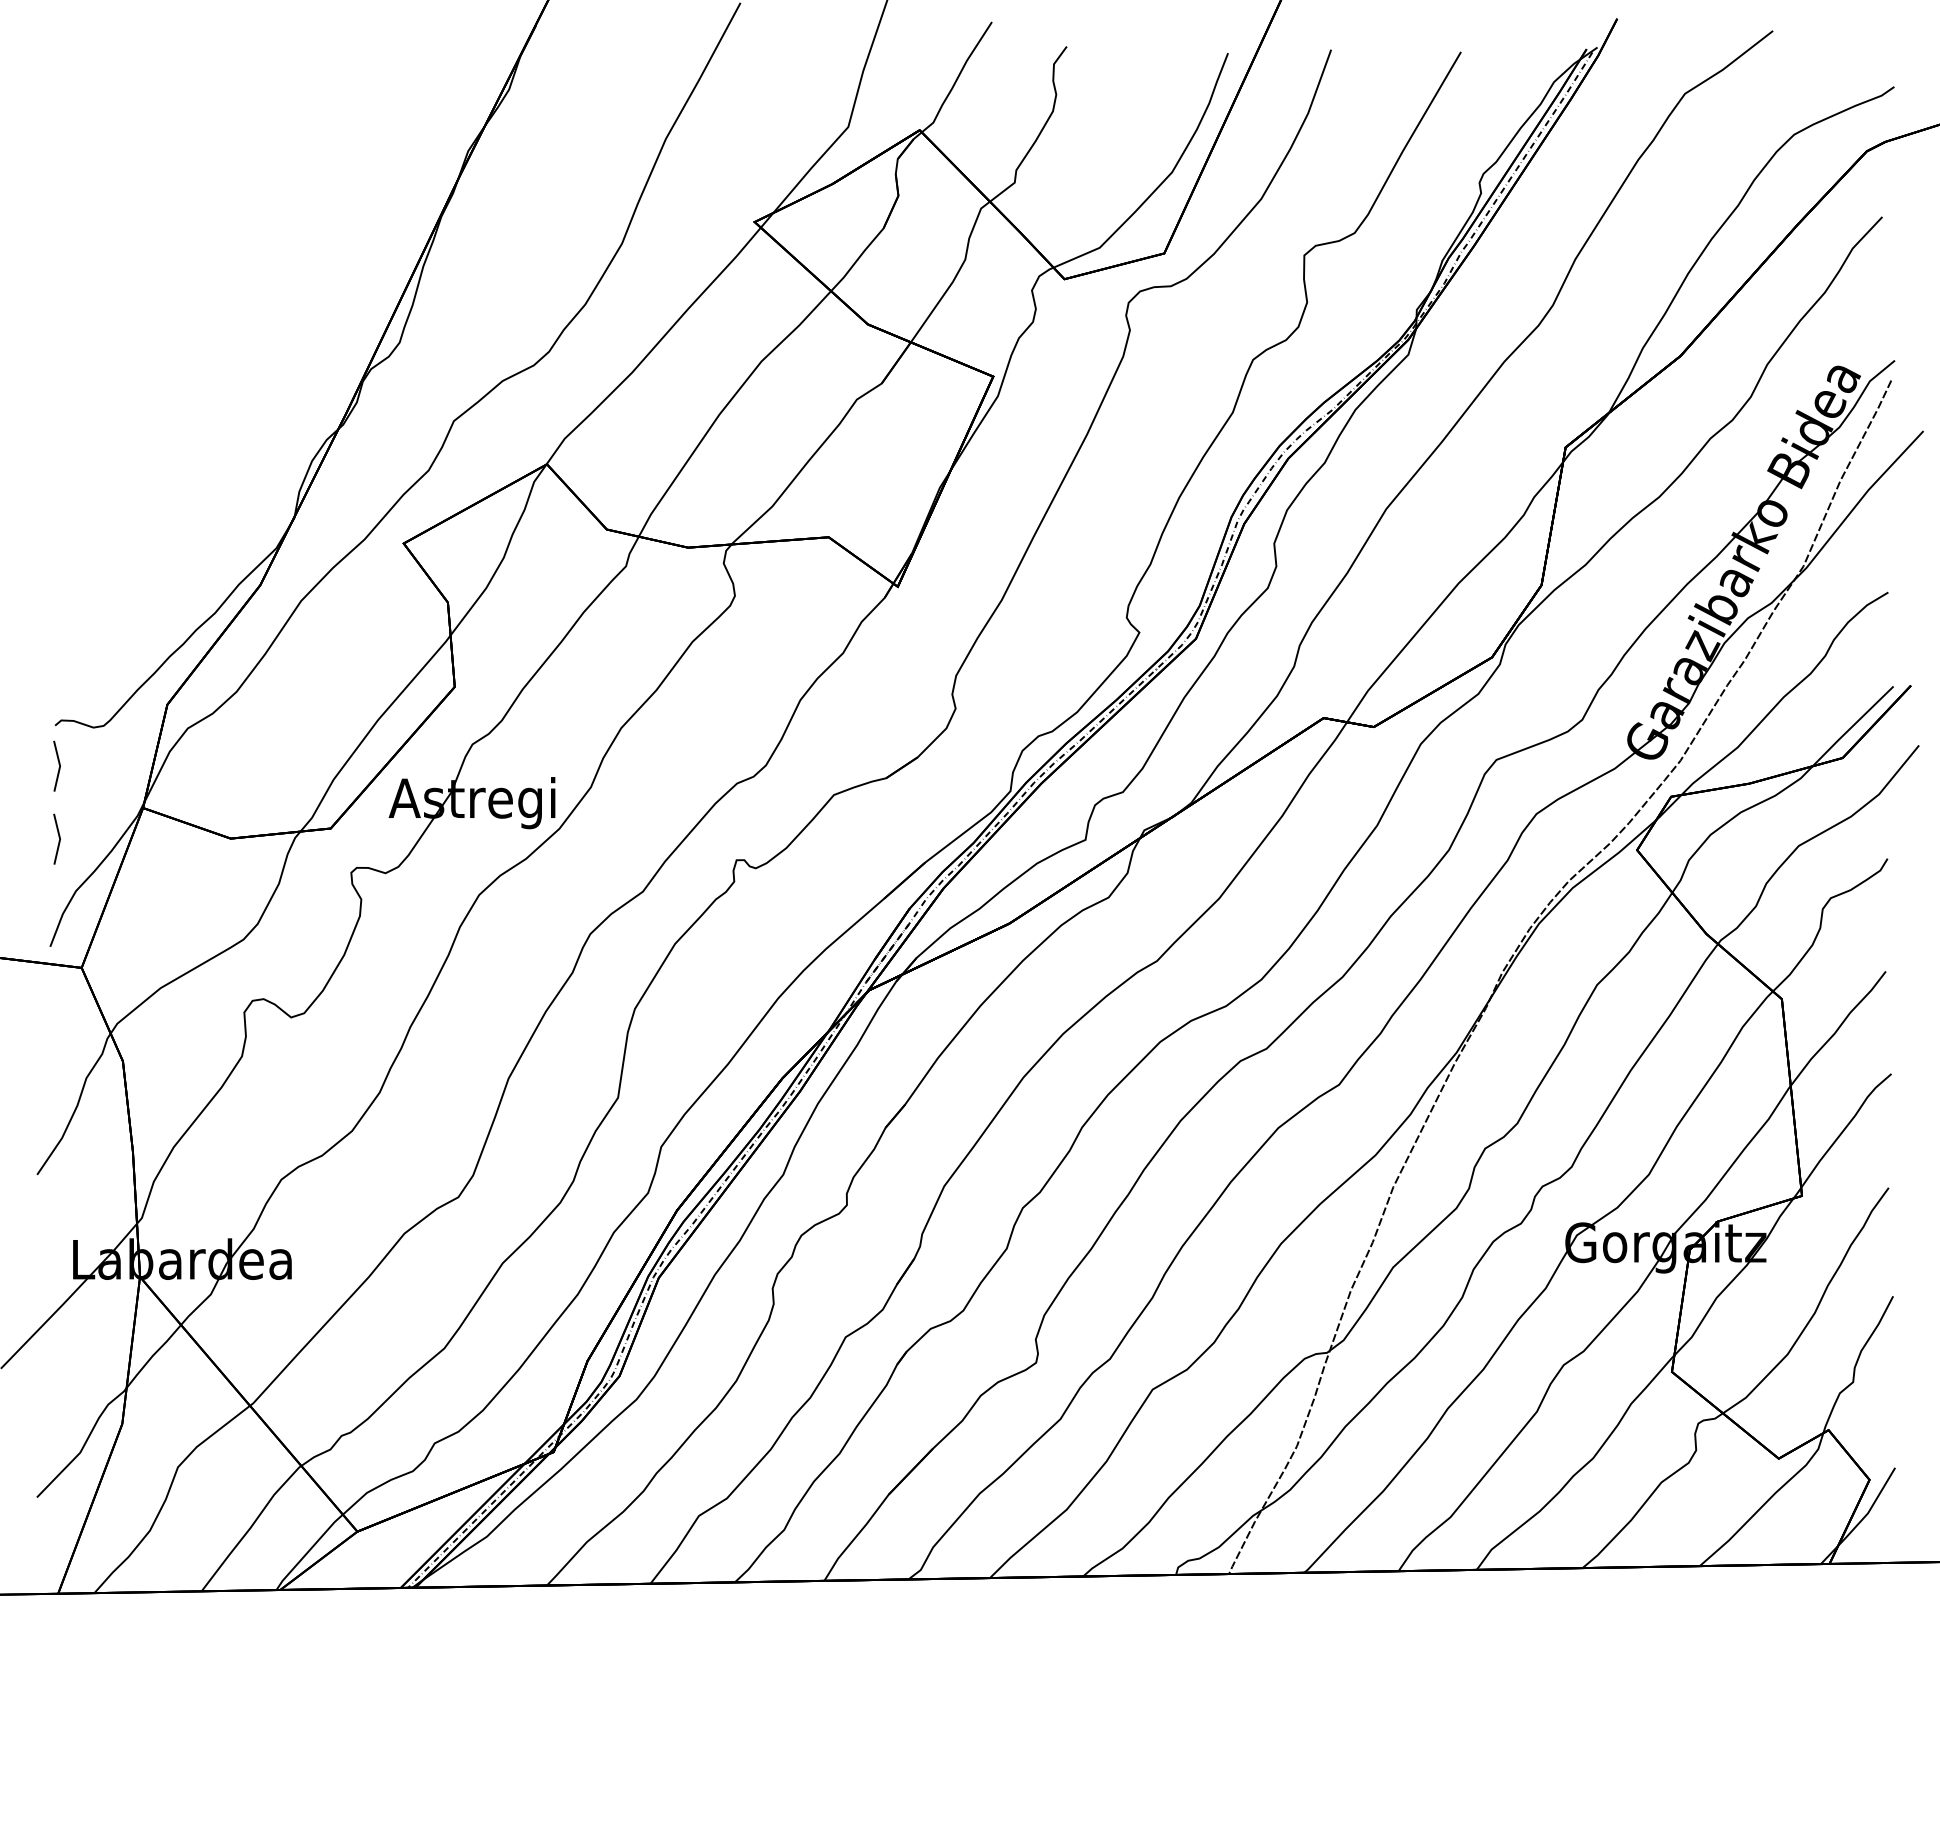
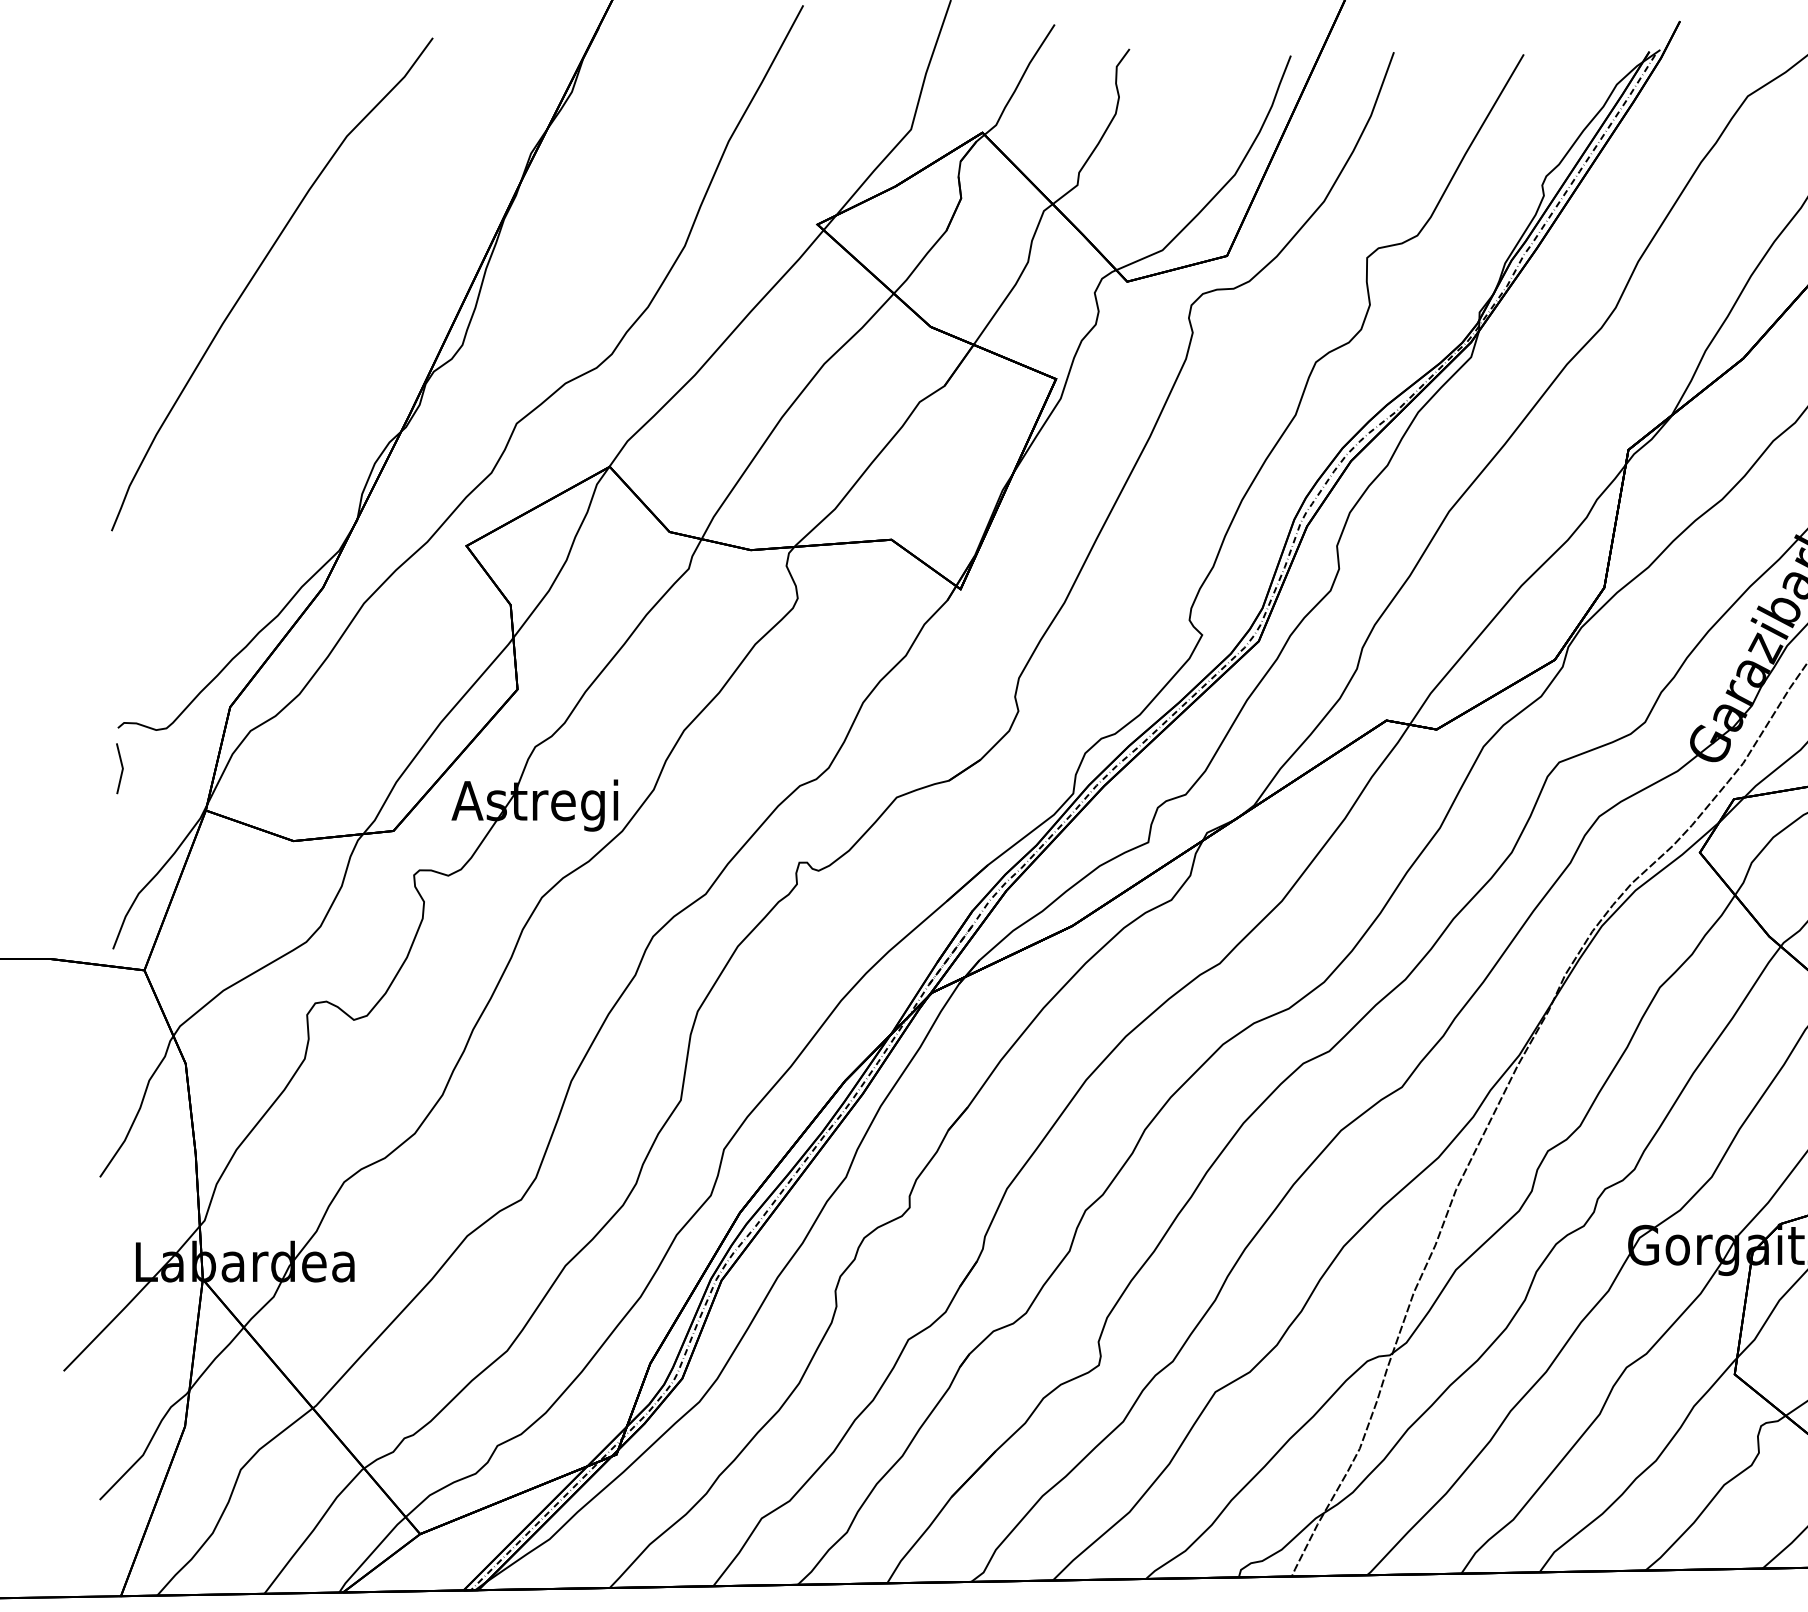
curve: (193, 271) -> (256, 273), added
line: (58, 837) -> (121, 839), removed

